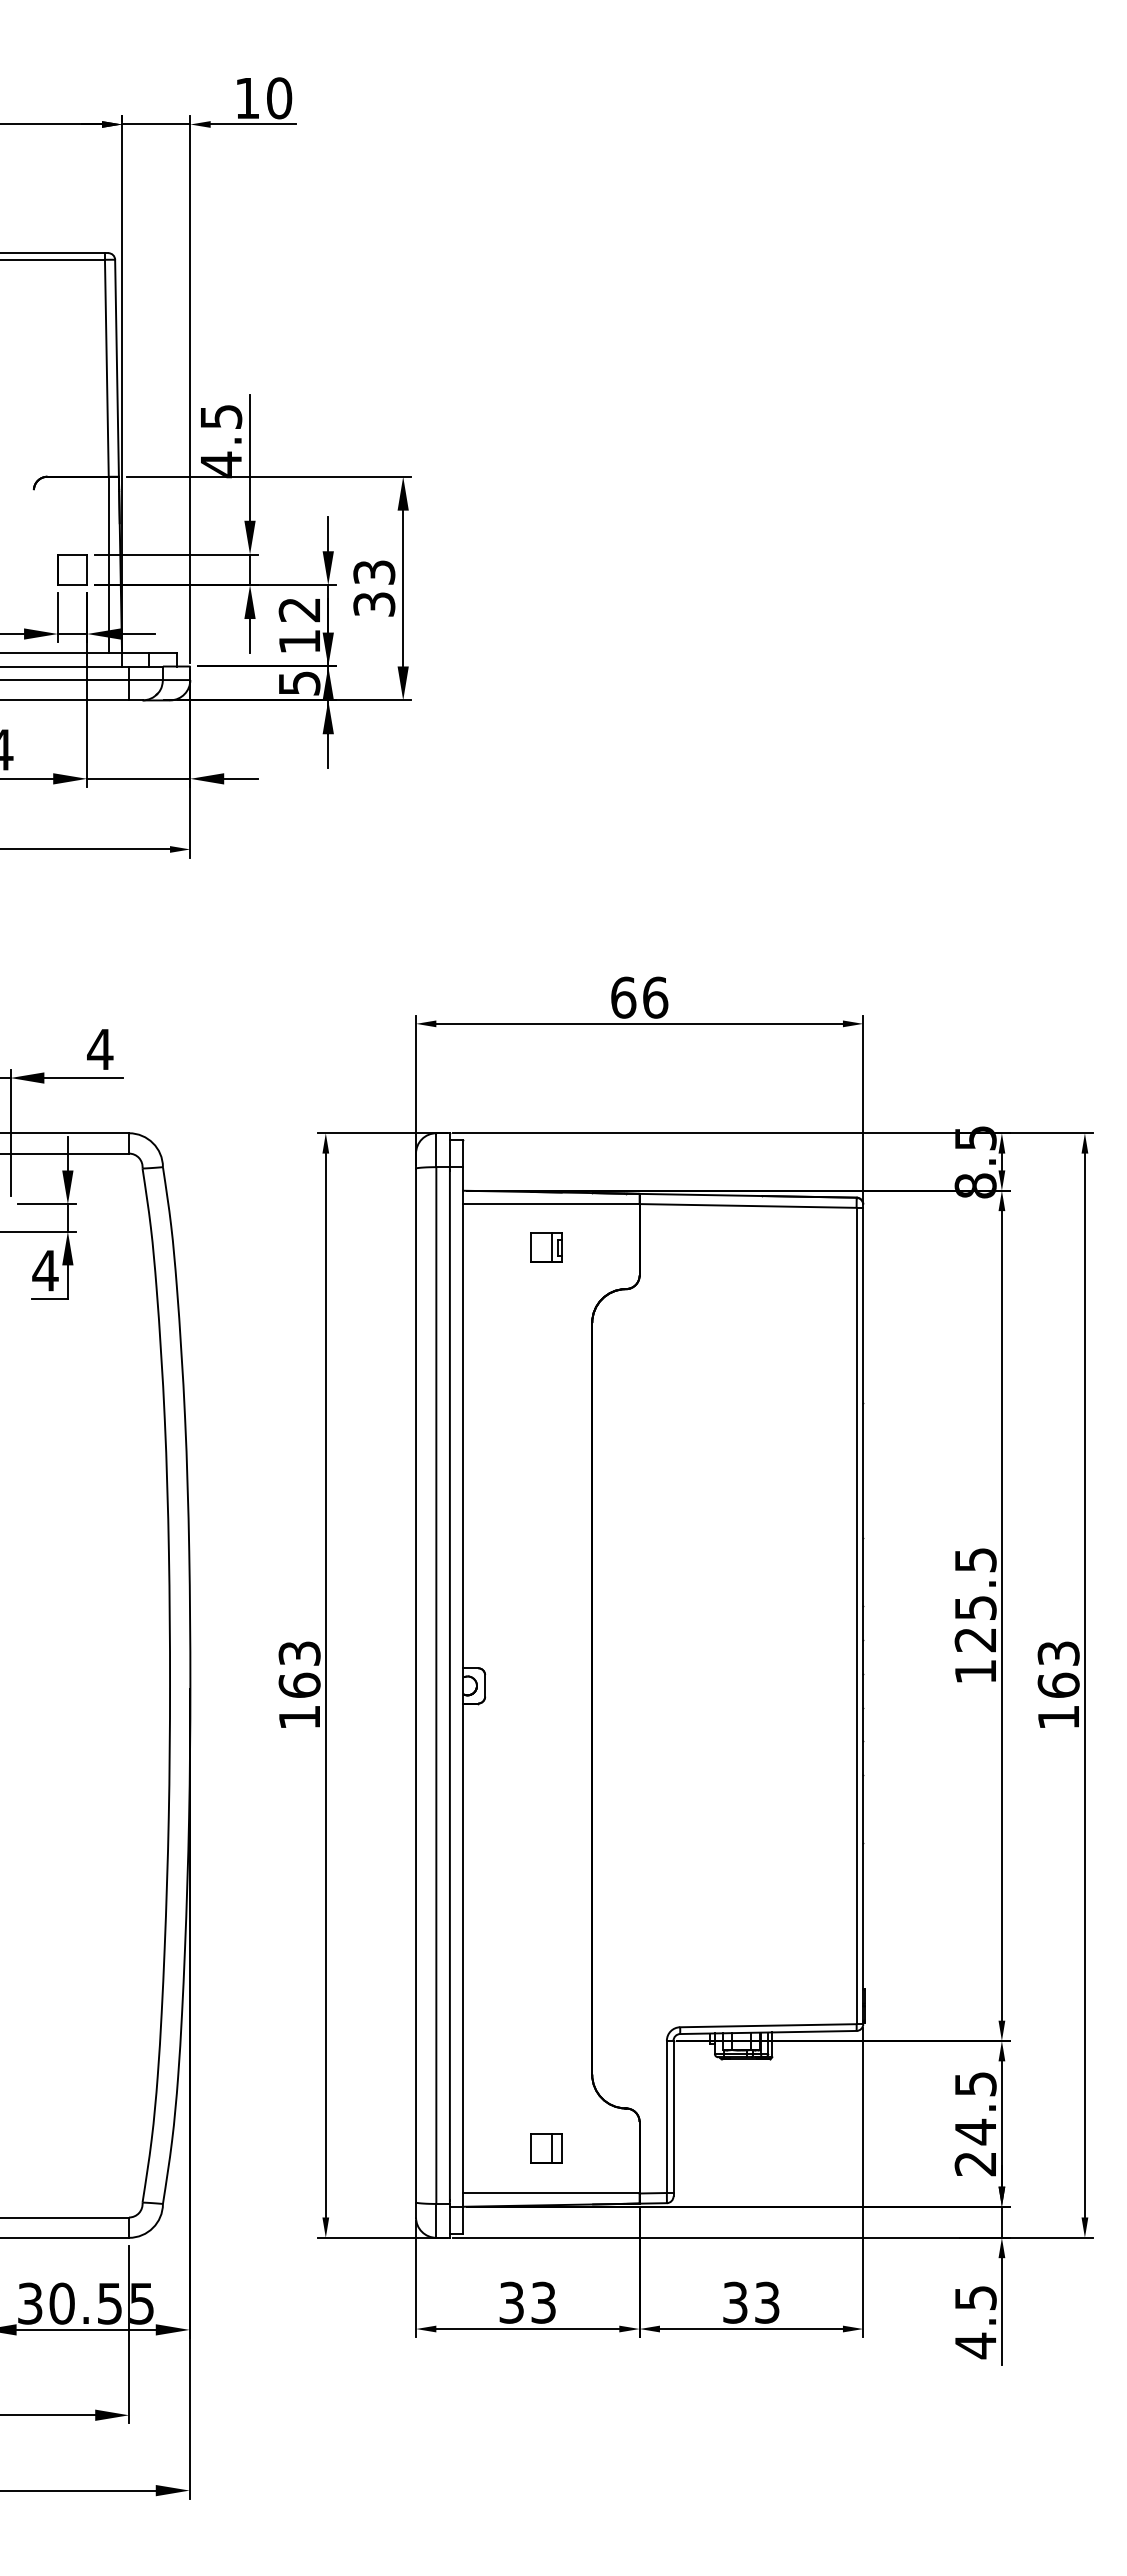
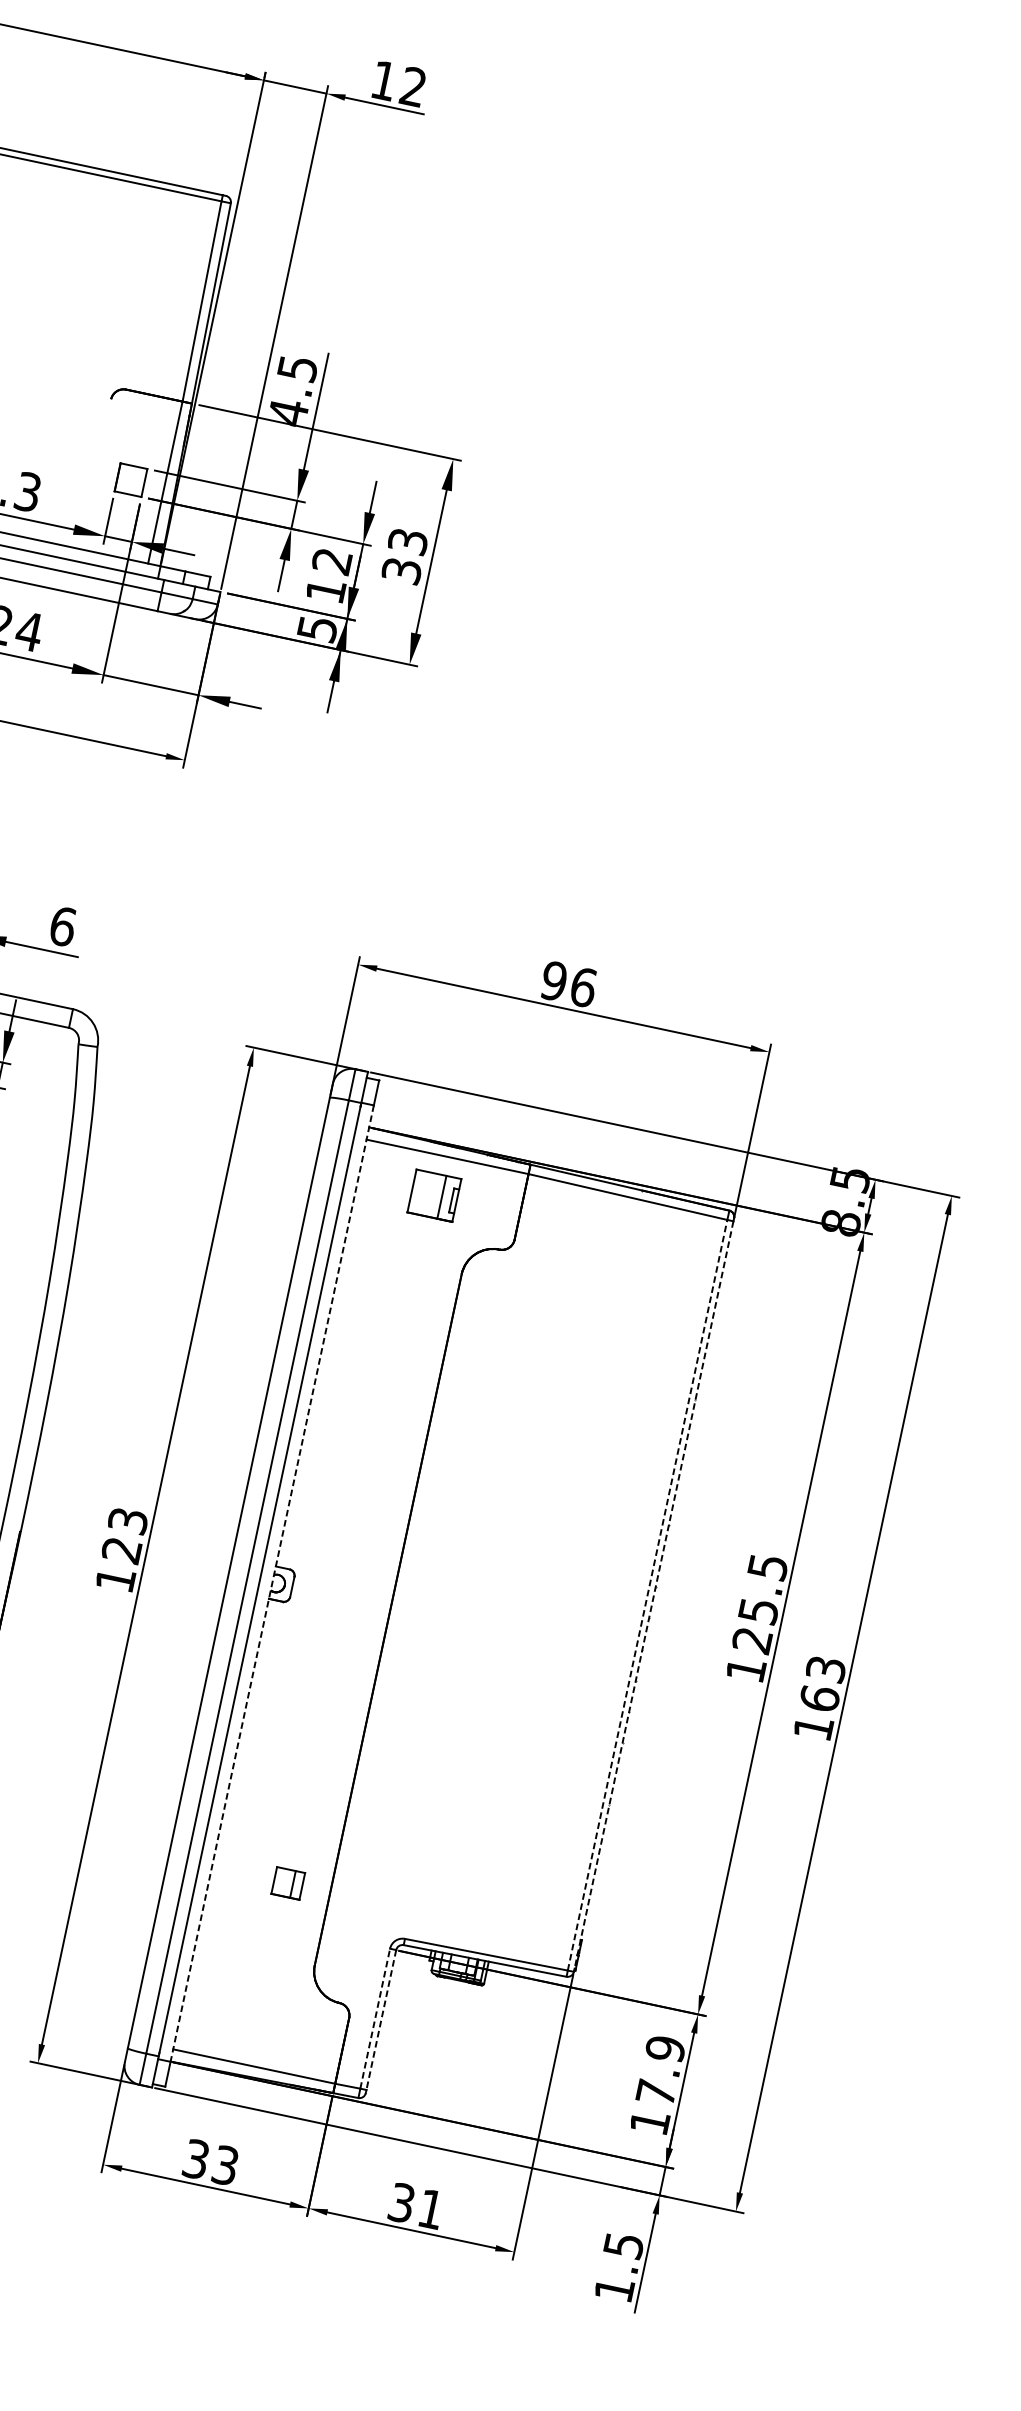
text: (279, 98) -> (413, 87), 10 -> 12
text: (623, 997) -> (554, 980), 66 -> 96
text: (100, 1049) -> (63, 926), 4 -> 6
part: (546, 1247) -> (434, 1195), size x1.6
line: (856, 1615) -> (647, 1594), solid -> dashed
line: (863, 1616) -> (653, 1597), solid -> dashed
text: (299, 1684) -> (121, 1549), 163 -> 123
line: (463, 1687) -> (272, 1584), solid -> dashed
line: (666, 2116) -> (374, 2018), solid -> dashed
line: (673, 2117) -> (381, 2020), solid -> dashed
text: (975, 2123) -> (657, 2085), 24.5 -> 17.9
part: (546, 2148) -> (288, 1883), moved
text: (767, 2302) -> (431, 2209), 33 -> 31
text: (975, 2345) -> (614, 2289), 4.5 -> 1.5

